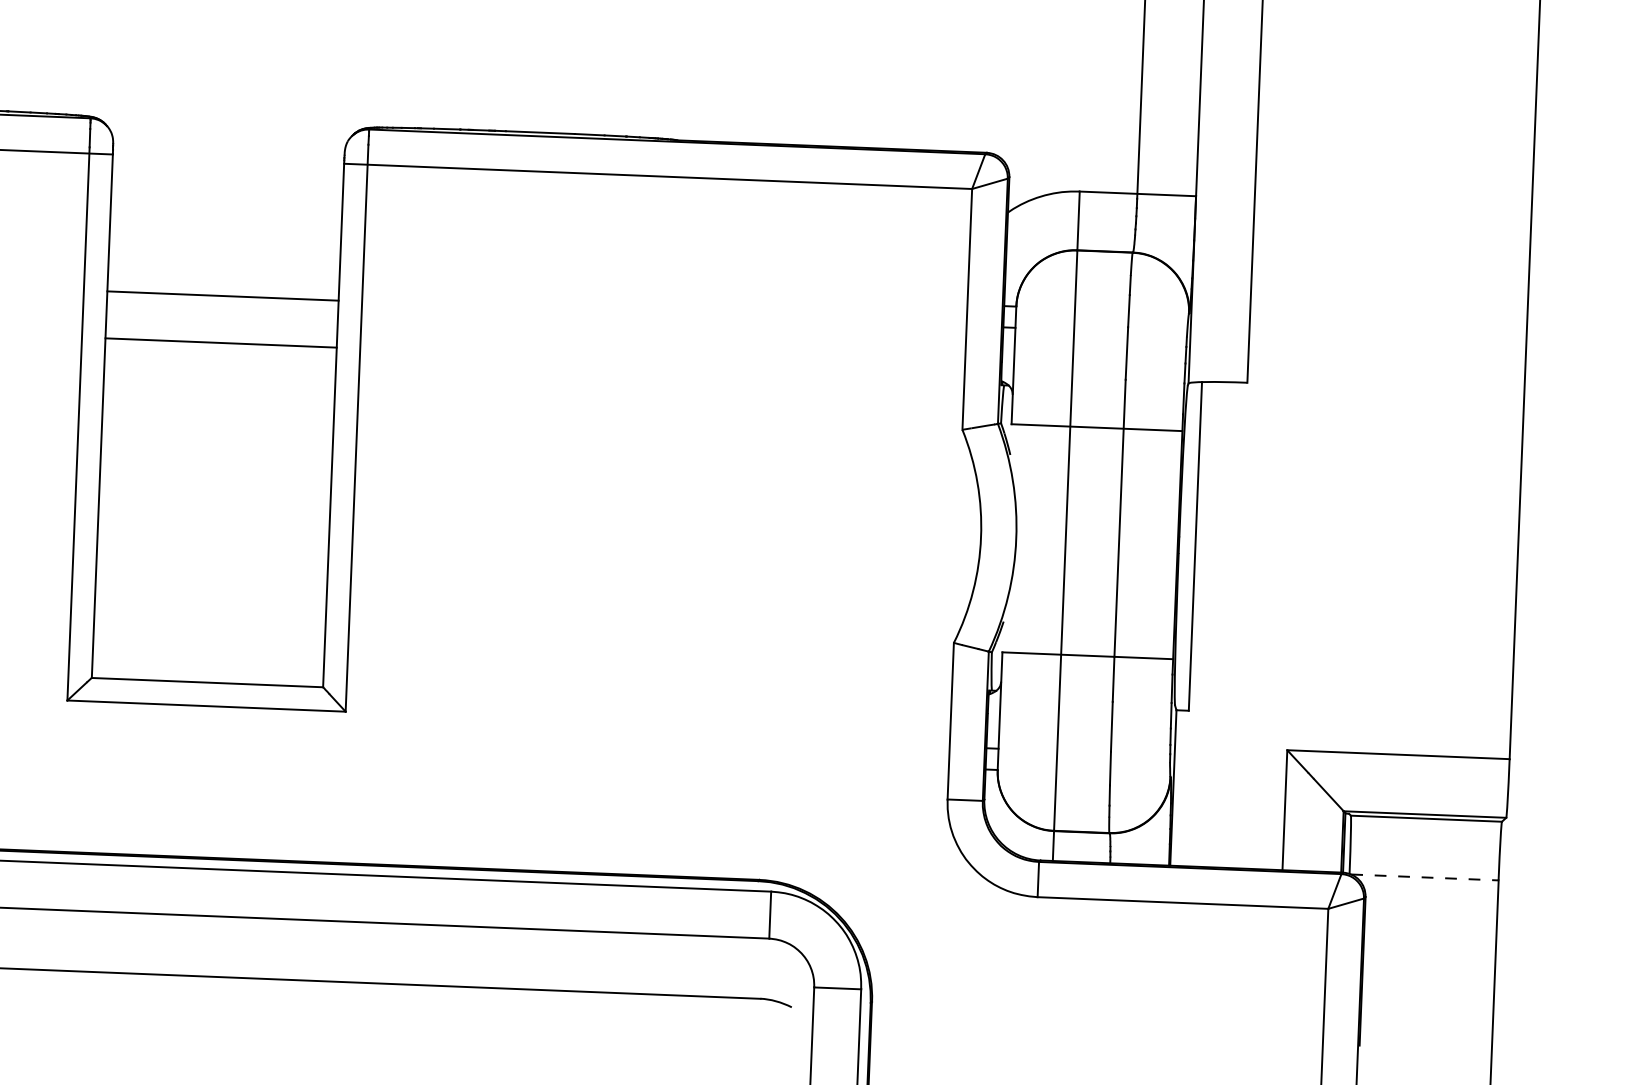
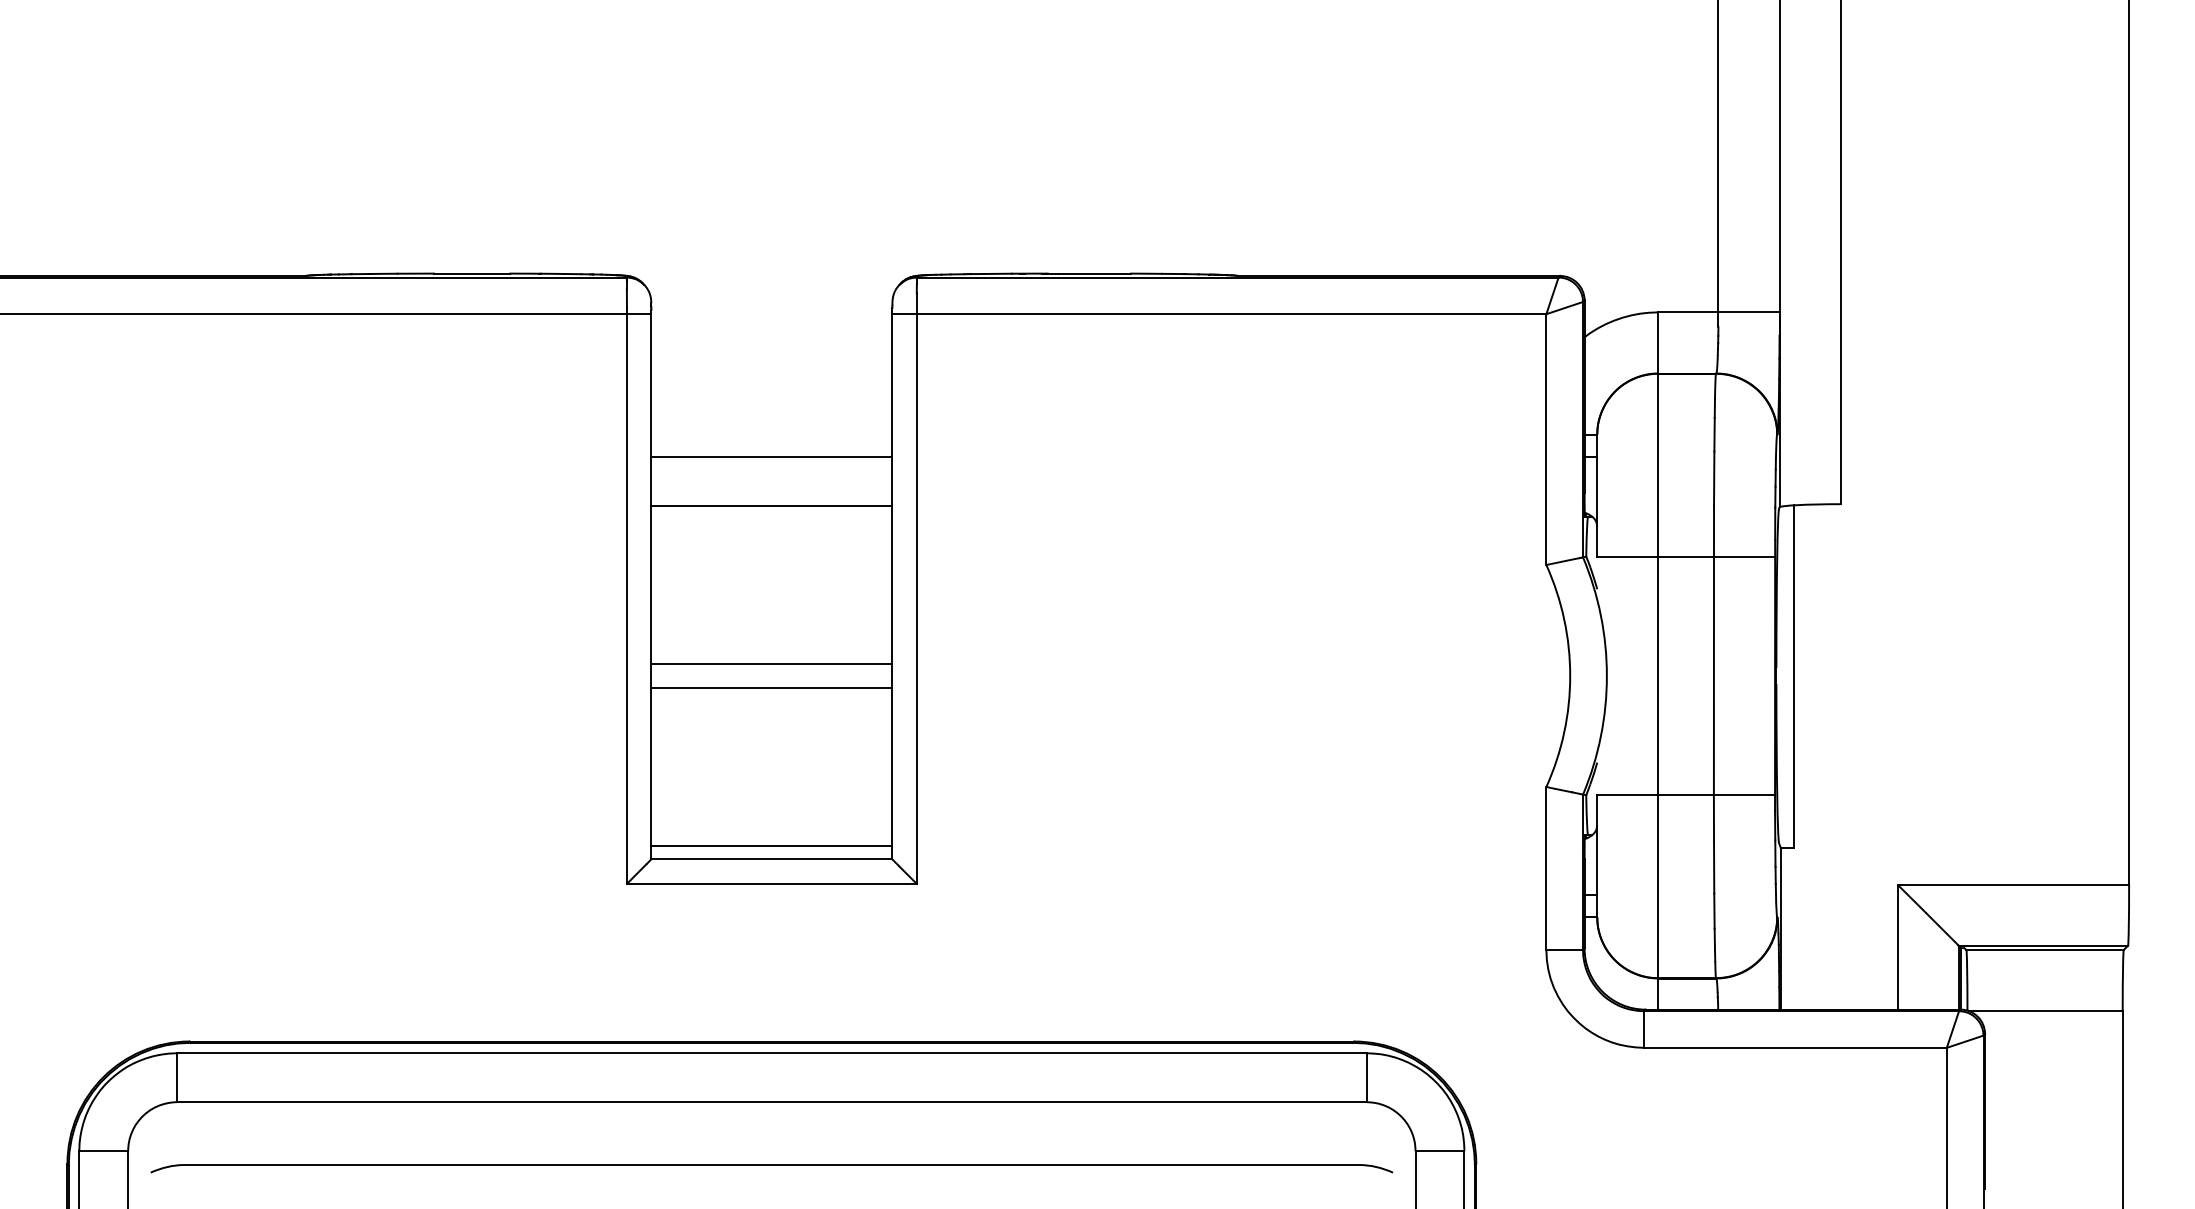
line: (214, 495) -> (771, 664), added
line: (213, 517) -> (771, 687), added
line: (207, 670) -> (771, 846), added
line: (1425, 877) -> (2046, 1011), dashed -> solid

